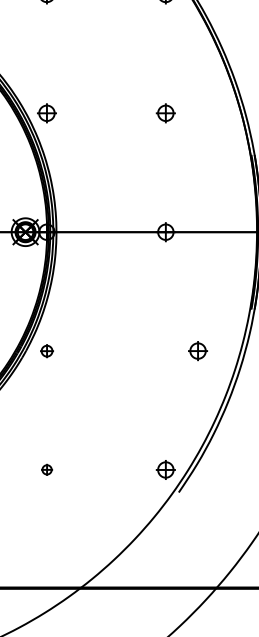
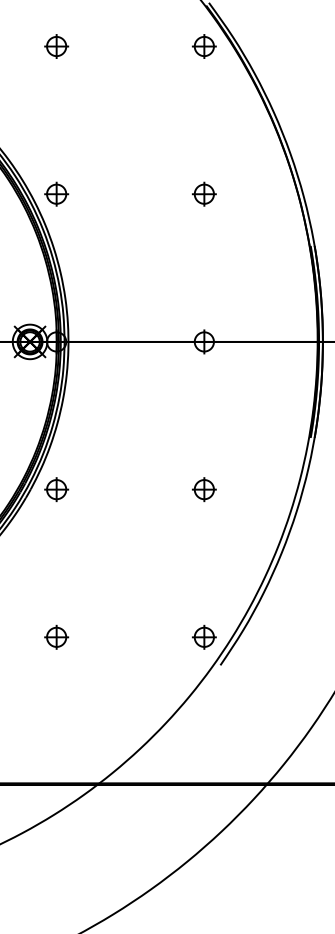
part: (46, 350) -> (56, 489), size x1.43
part: (198, 350) -> (204, 489), moved
part: (46, 469) -> (56, 636), size x1.67

